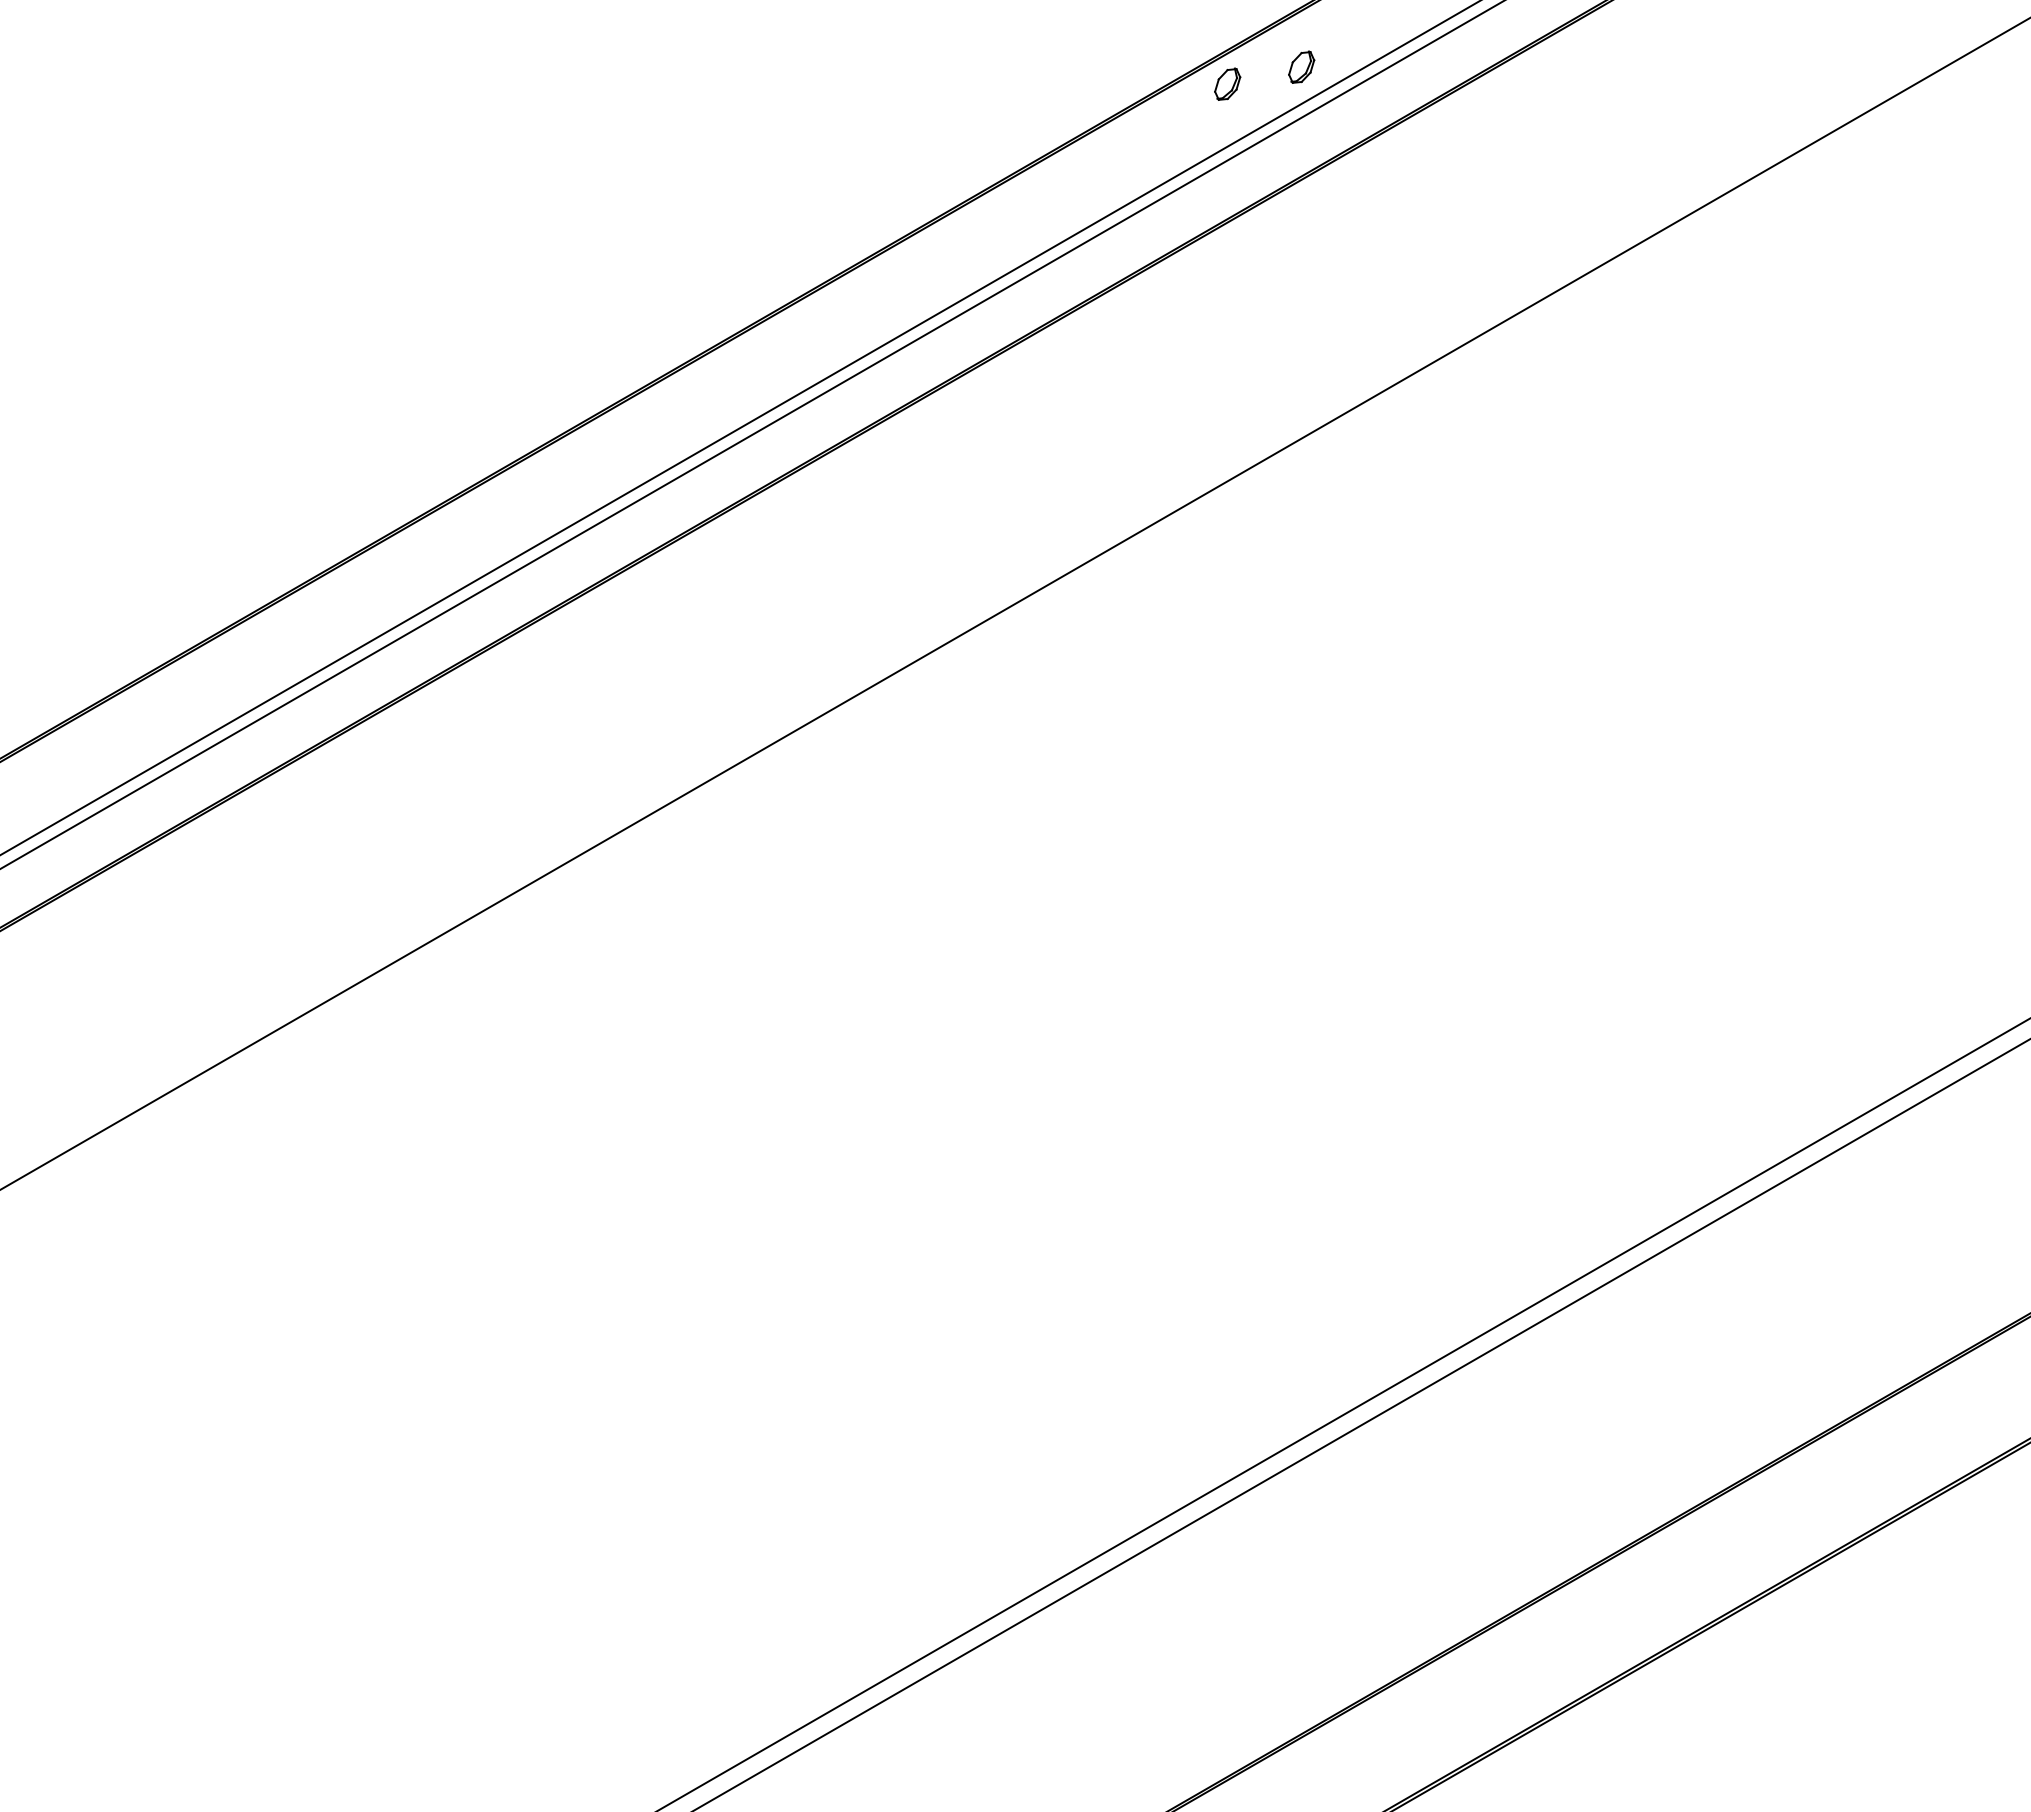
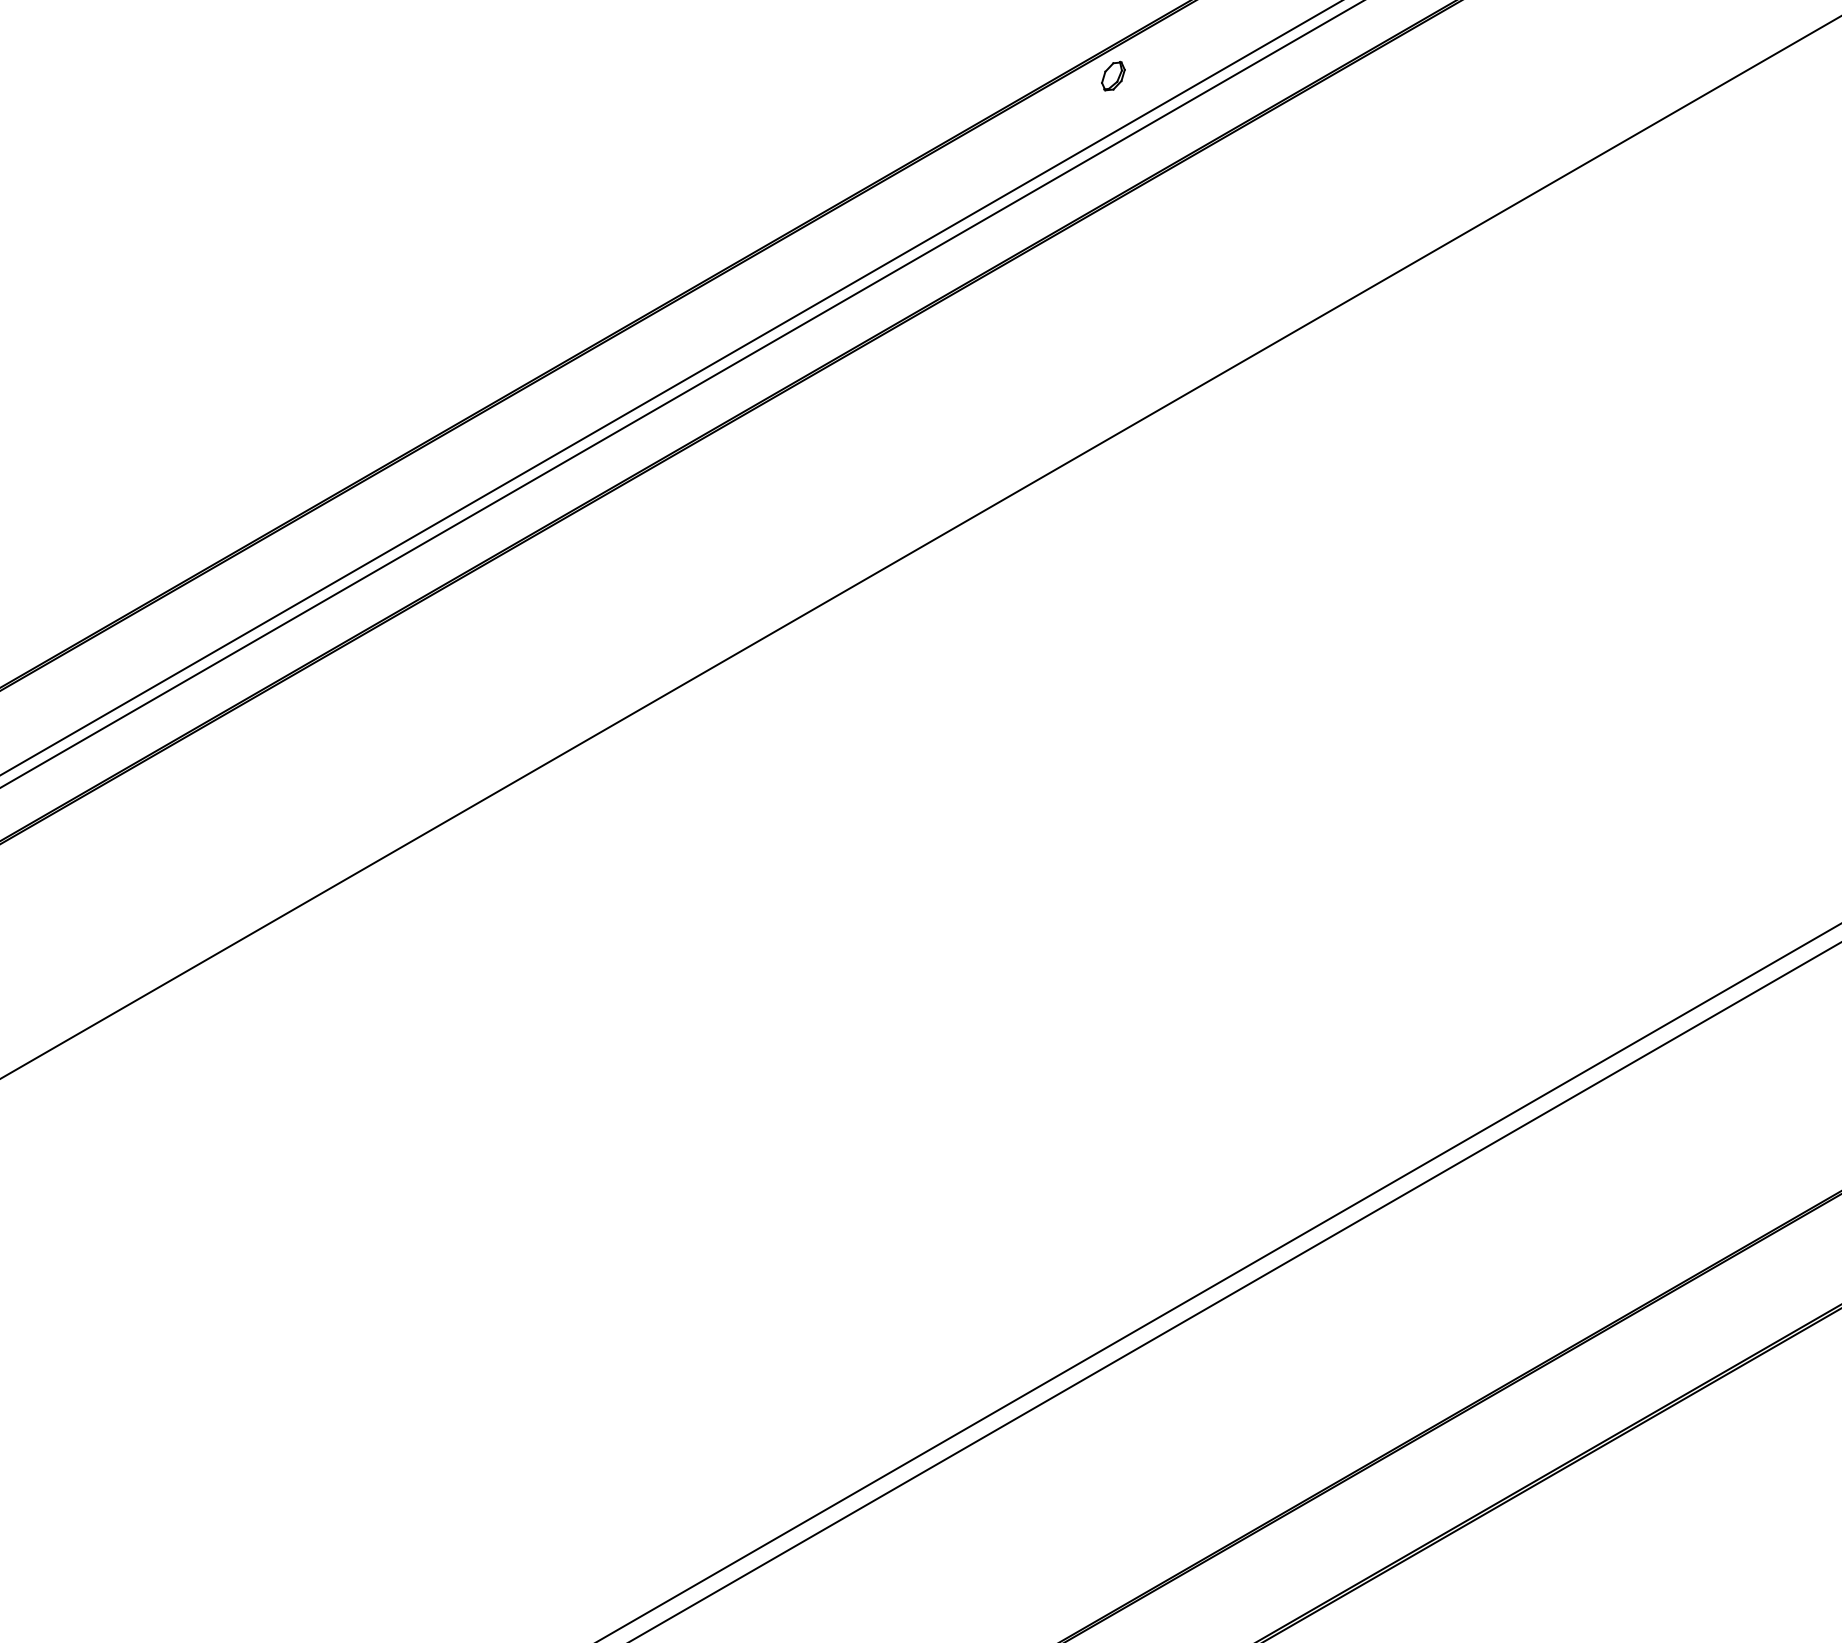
part: (1301, 66) -> (1180, 60), removed

